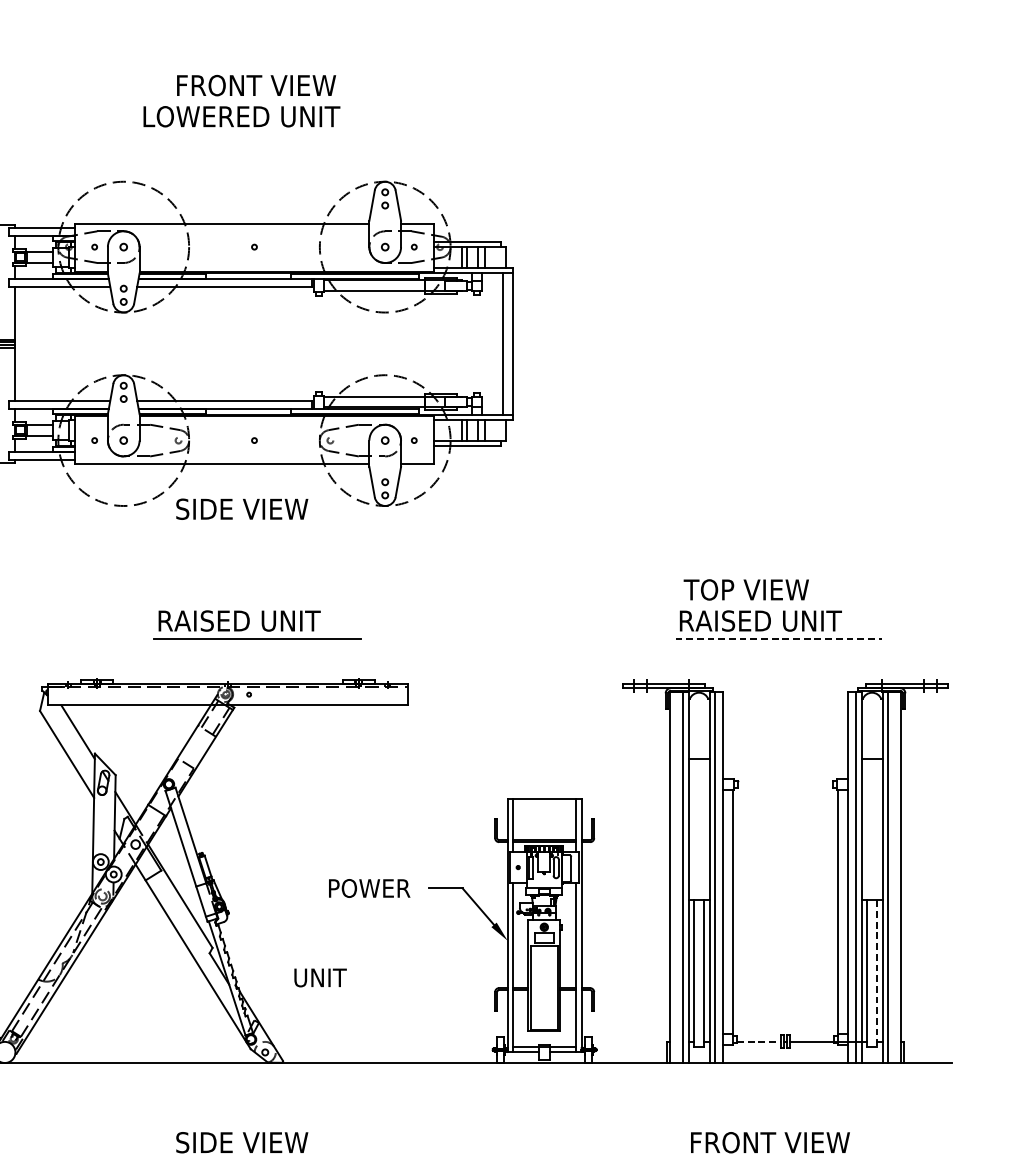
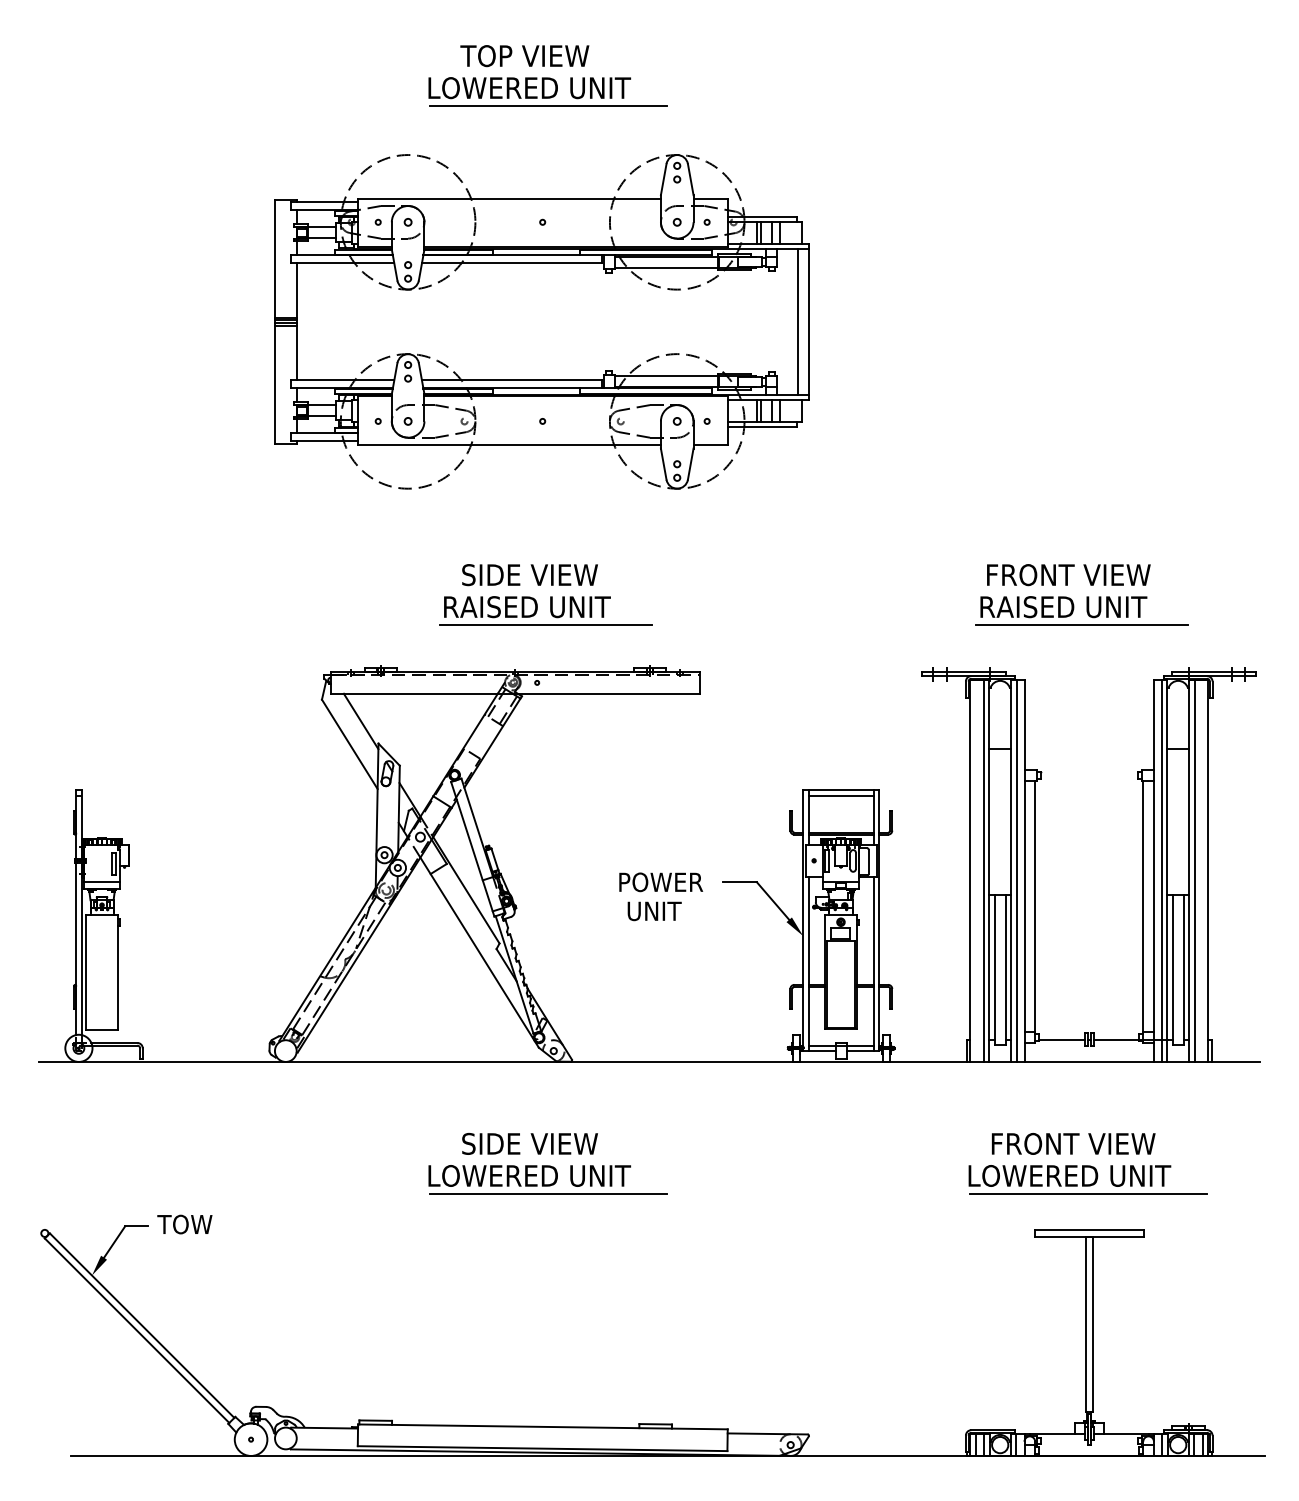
text: (255, 86) -> (543, 56), FRONT VIEW -> TOP VIEW
line: (260, 134) -> (548, 106), added
text: (241, 509) -> (529, 575), moved
text: (764, 590) -> (1067, 575), TOP VIEW -> FRONT VIEW
line: (779, 638) -> (1082, 625), dashed -> solid
line: (543, 804) -> (840, 795), added
line: (877, 974) -> (1183, 970), dashed -> solid
text: (320, 978) -> (654, 911), moved
line: (759, 1042) -> (1062, 1040), dashed -> solid

